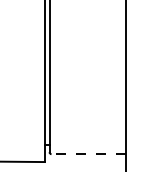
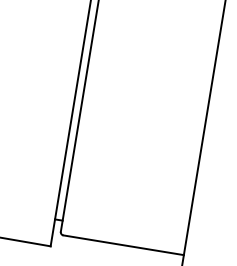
line: (88, 154) -> (123, 245), dashed -> solid

